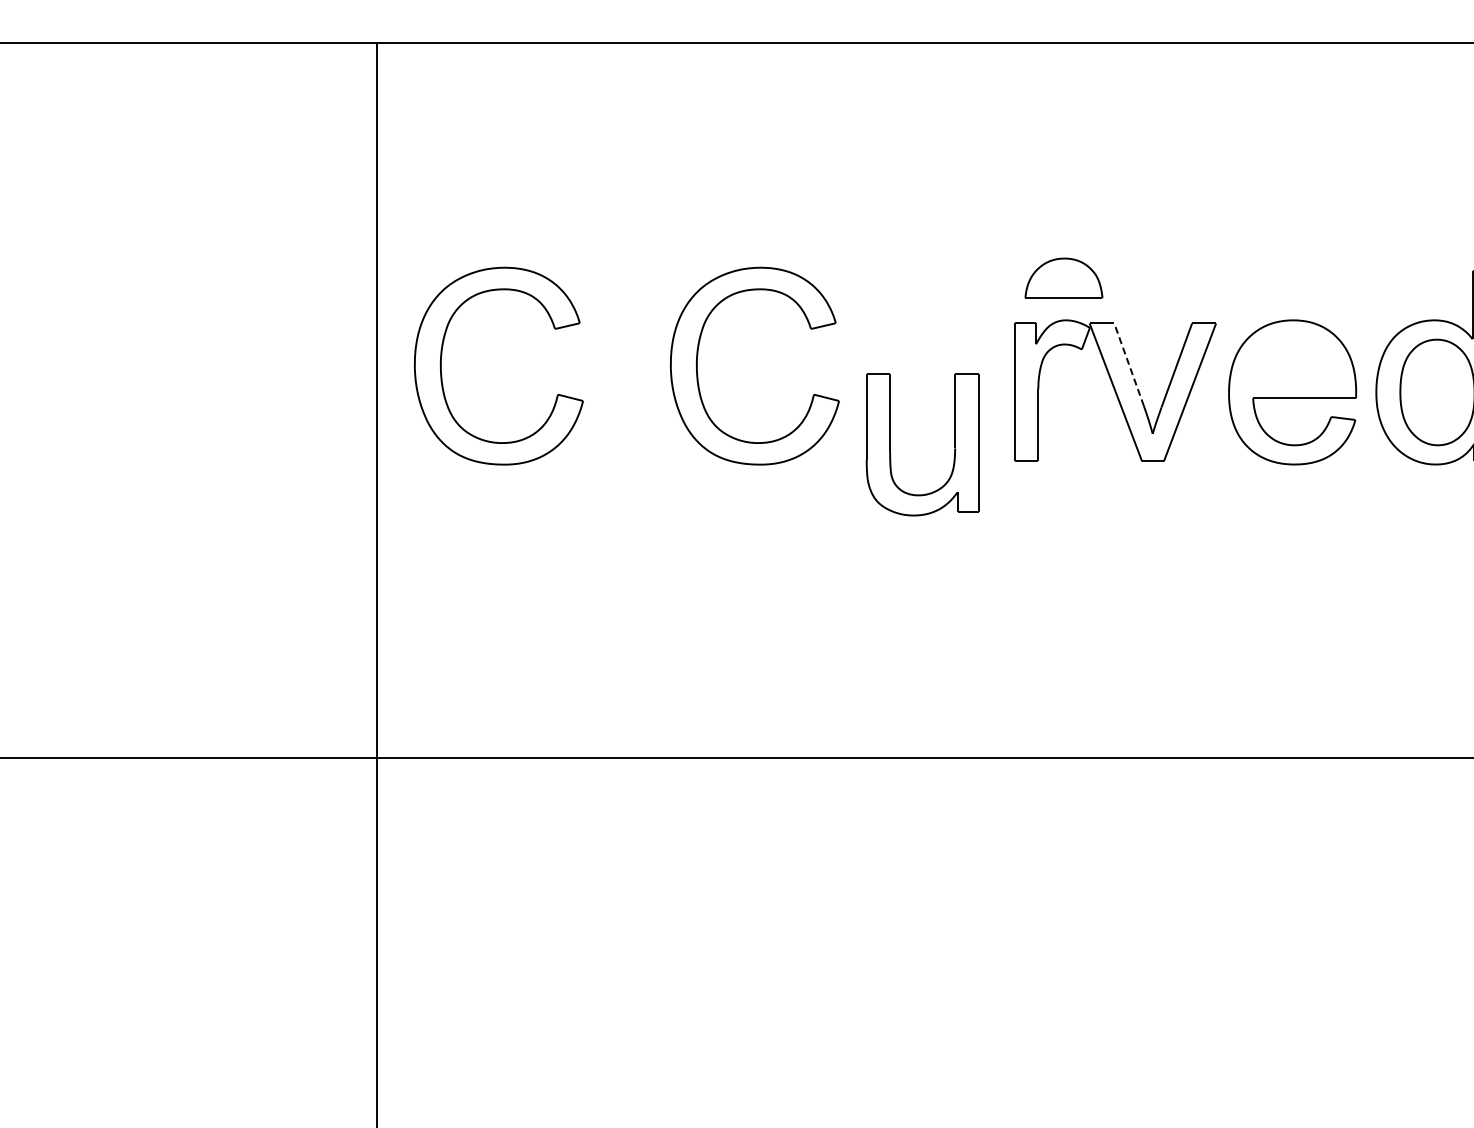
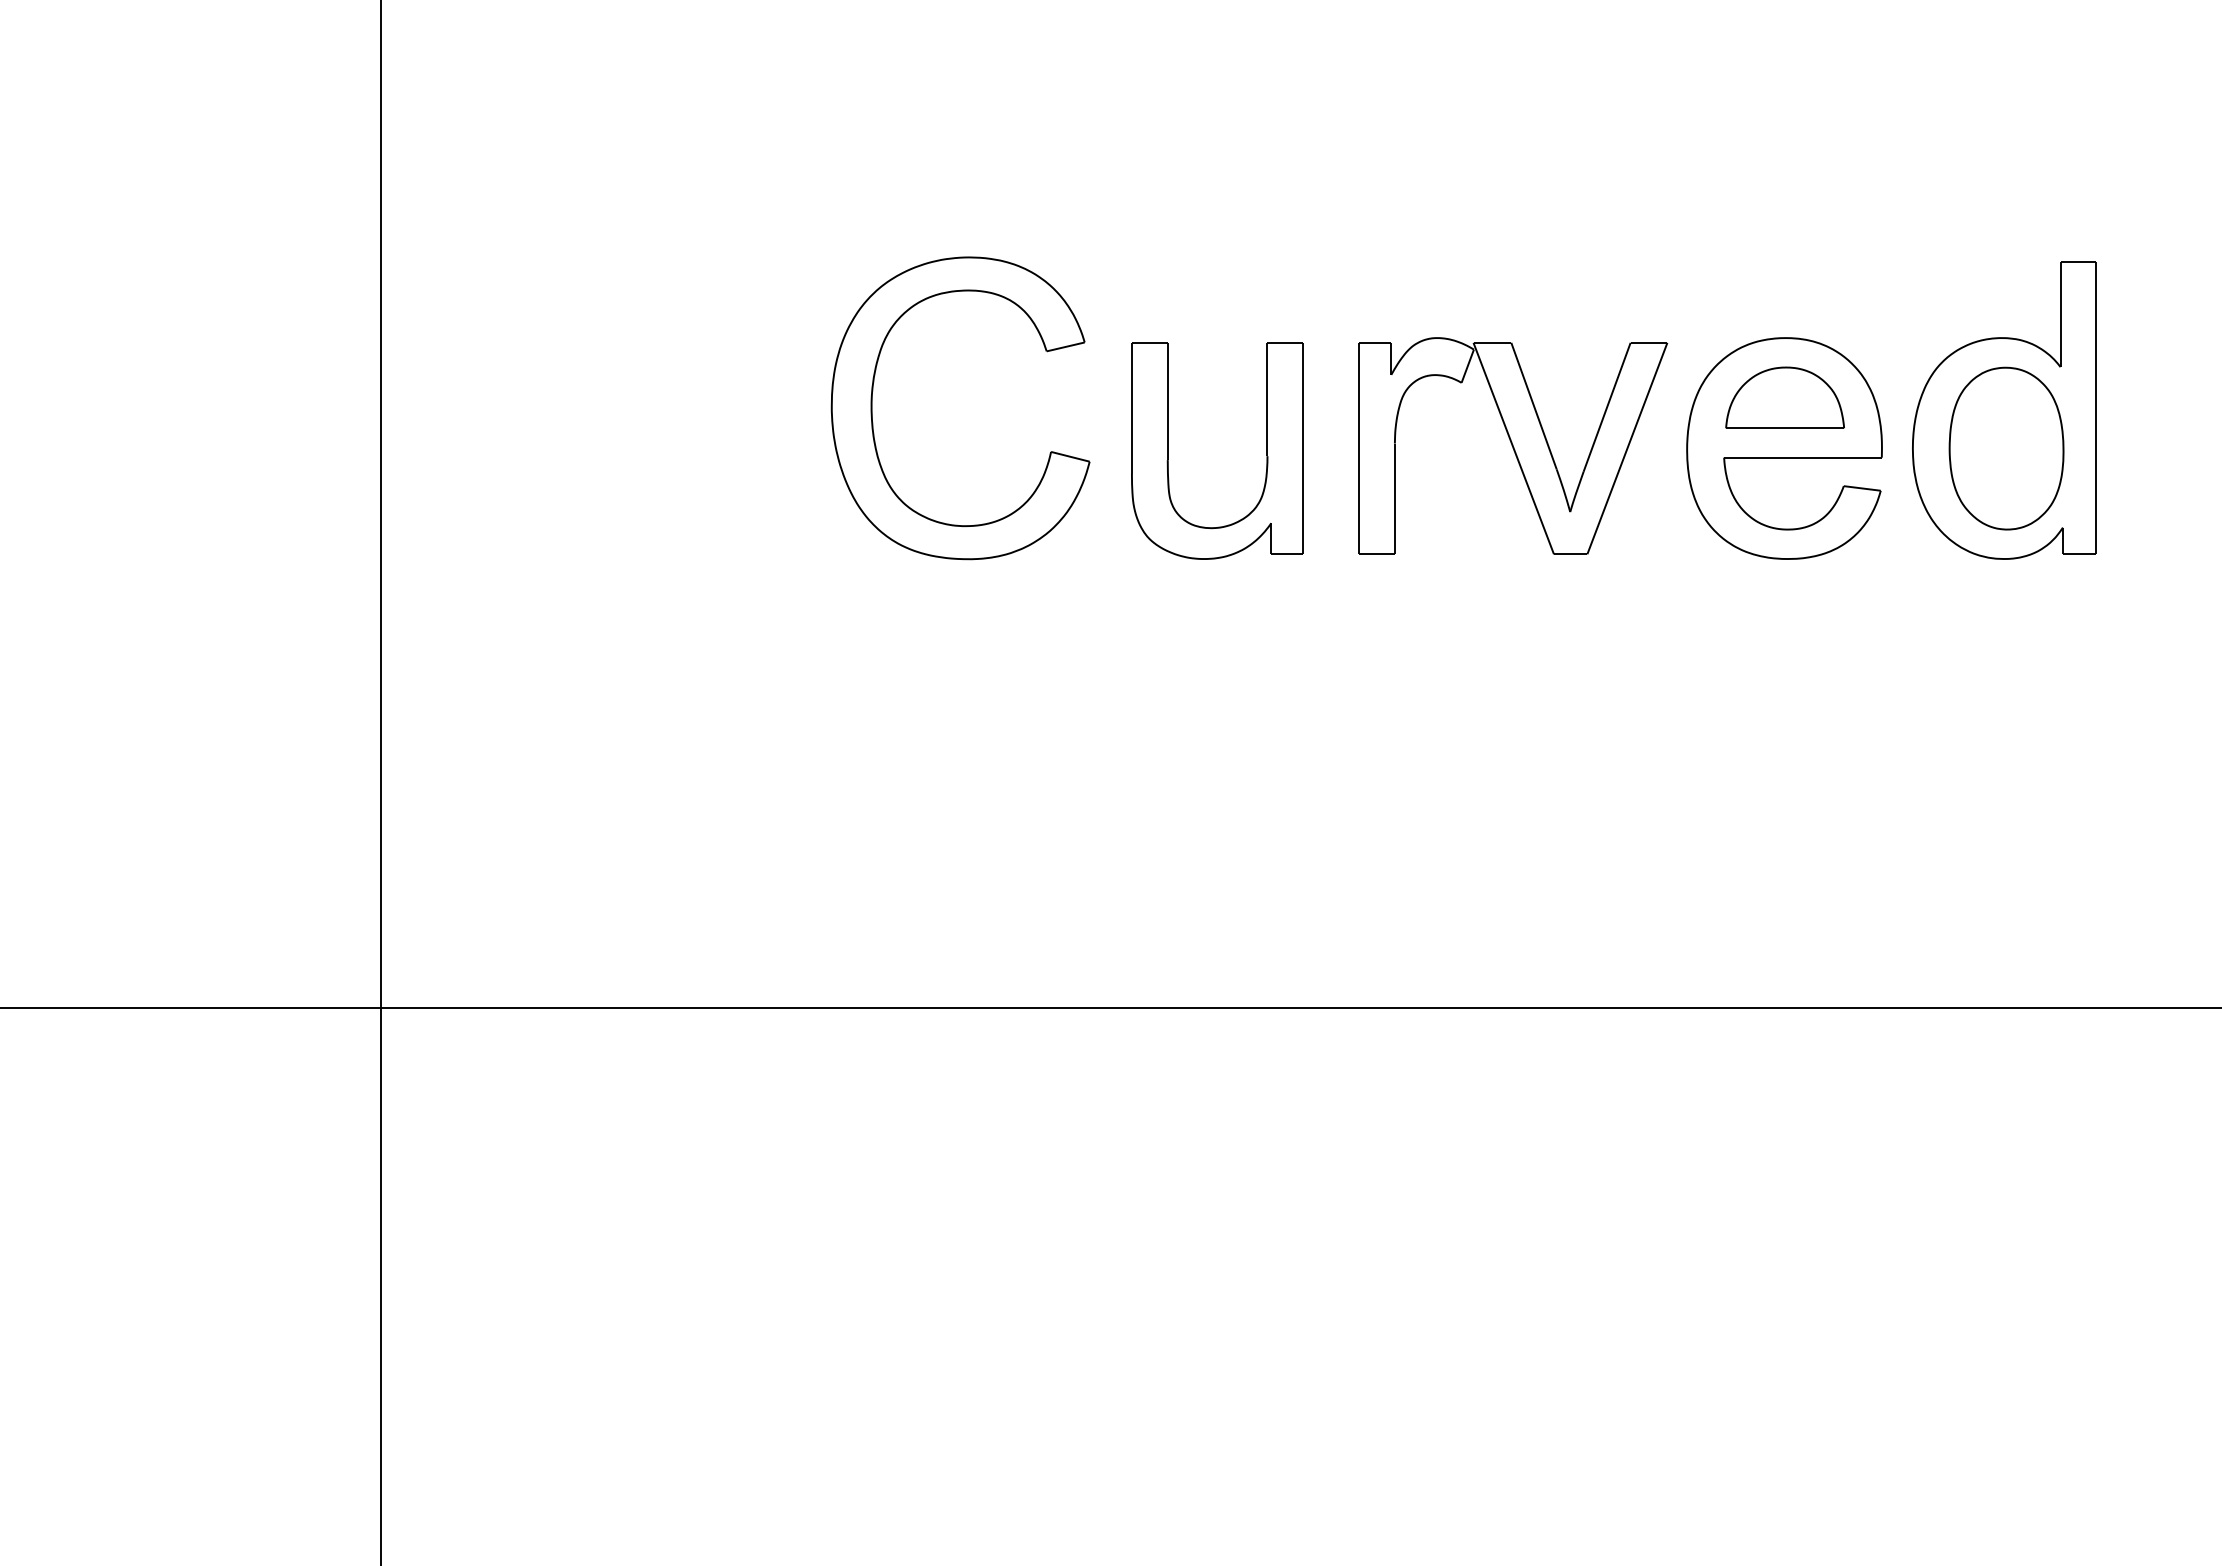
part: (1063, 277) -> (1784, 396), moved
part: (442, 355) -> (481, 391), removed
line: (1129, 364) -> (1534, 405), dashed -> solid
part: (890, 444) -> (1168, 450), moved

